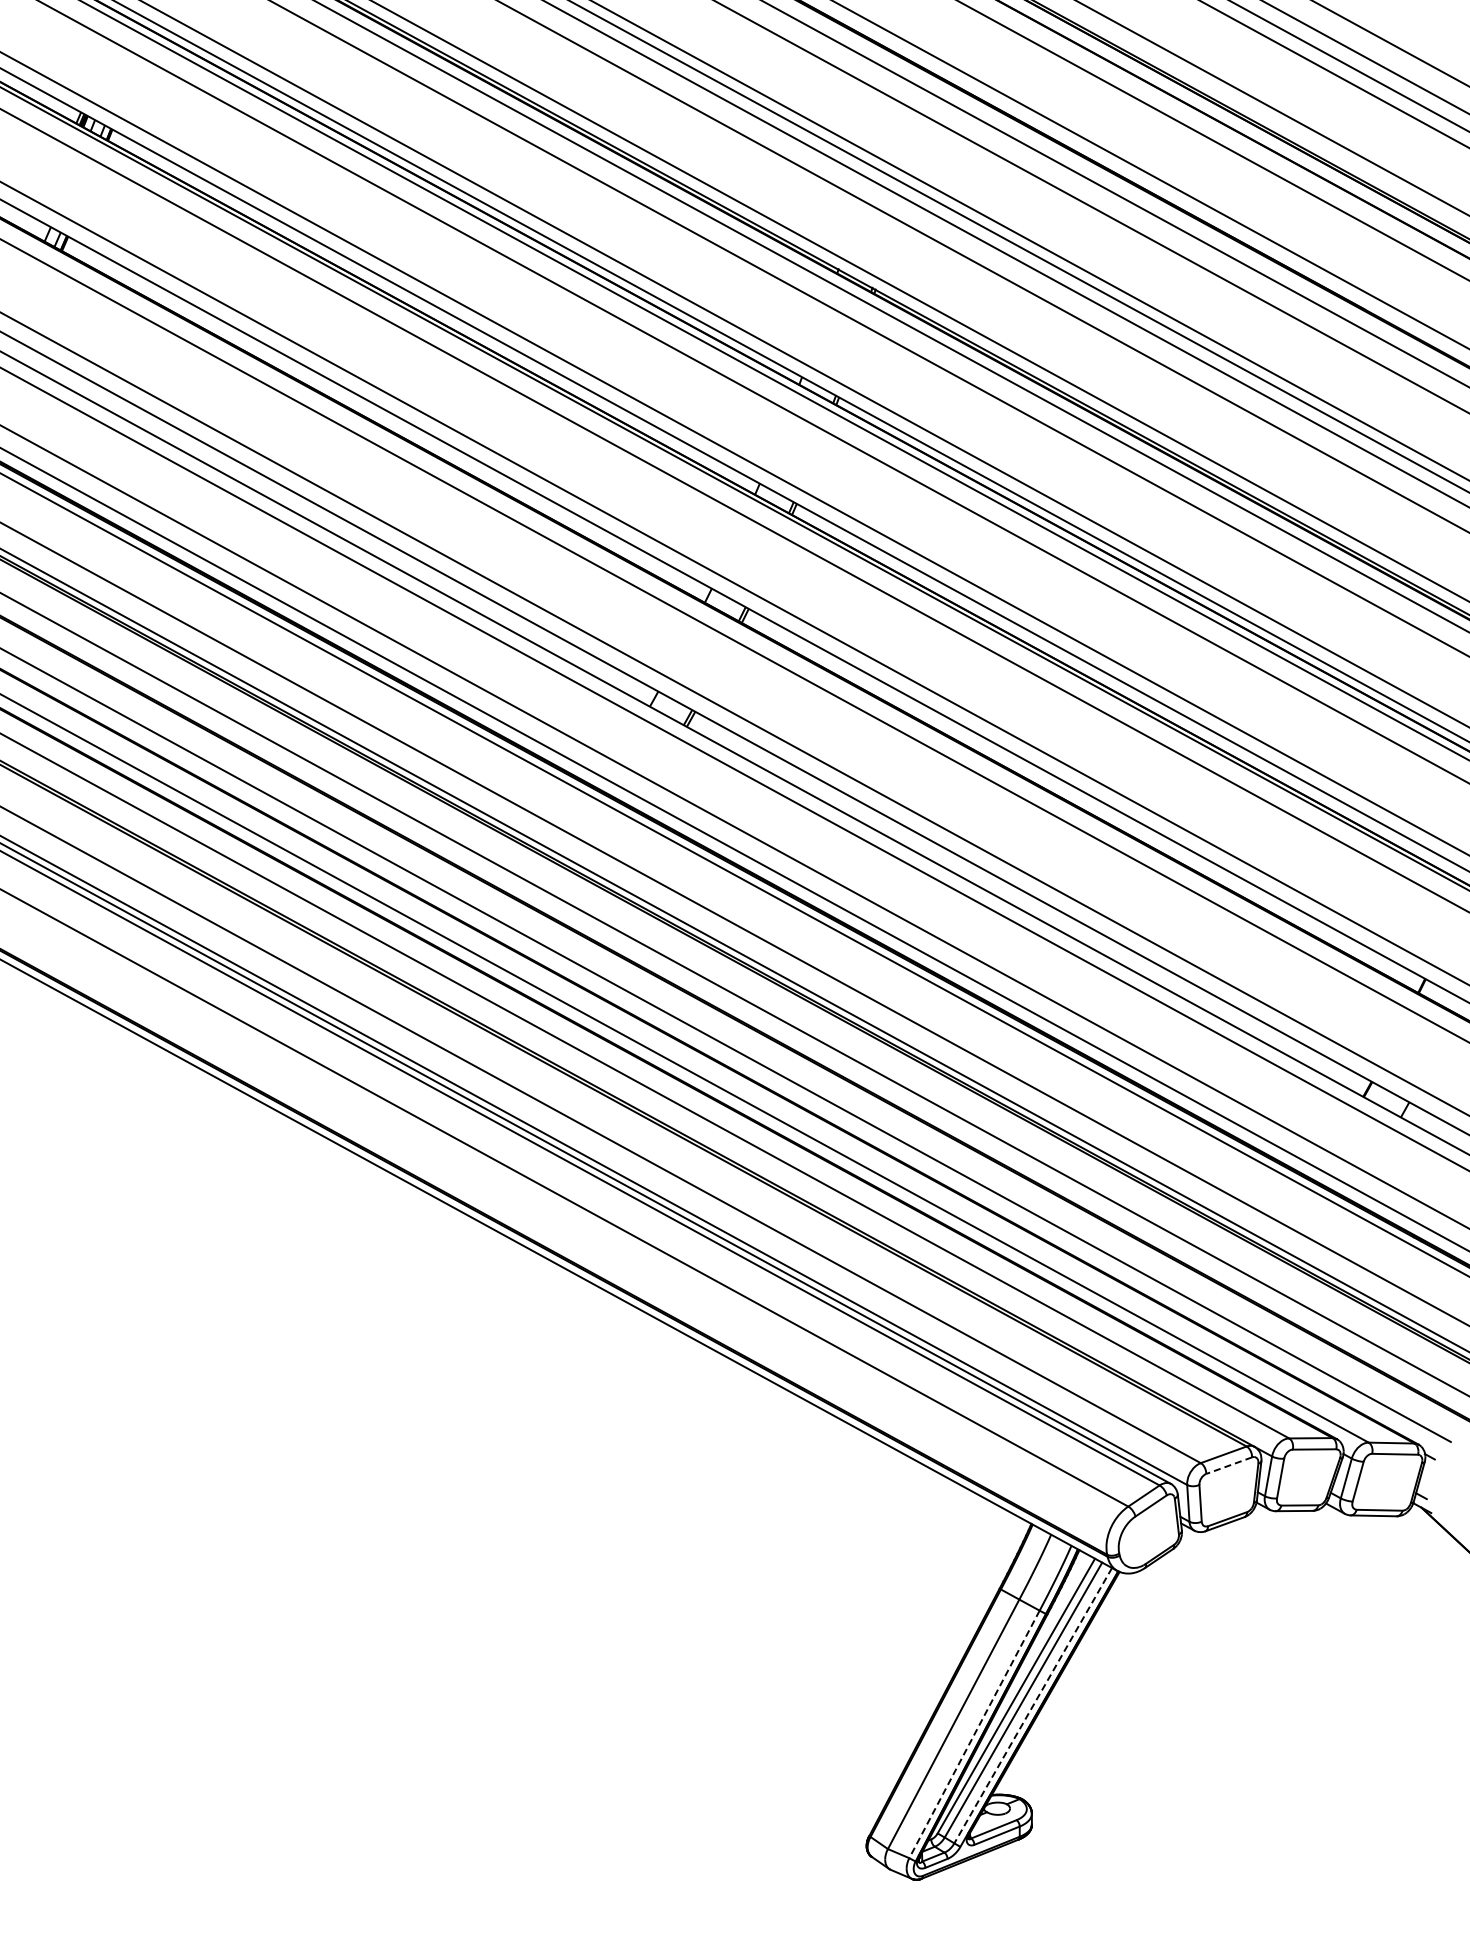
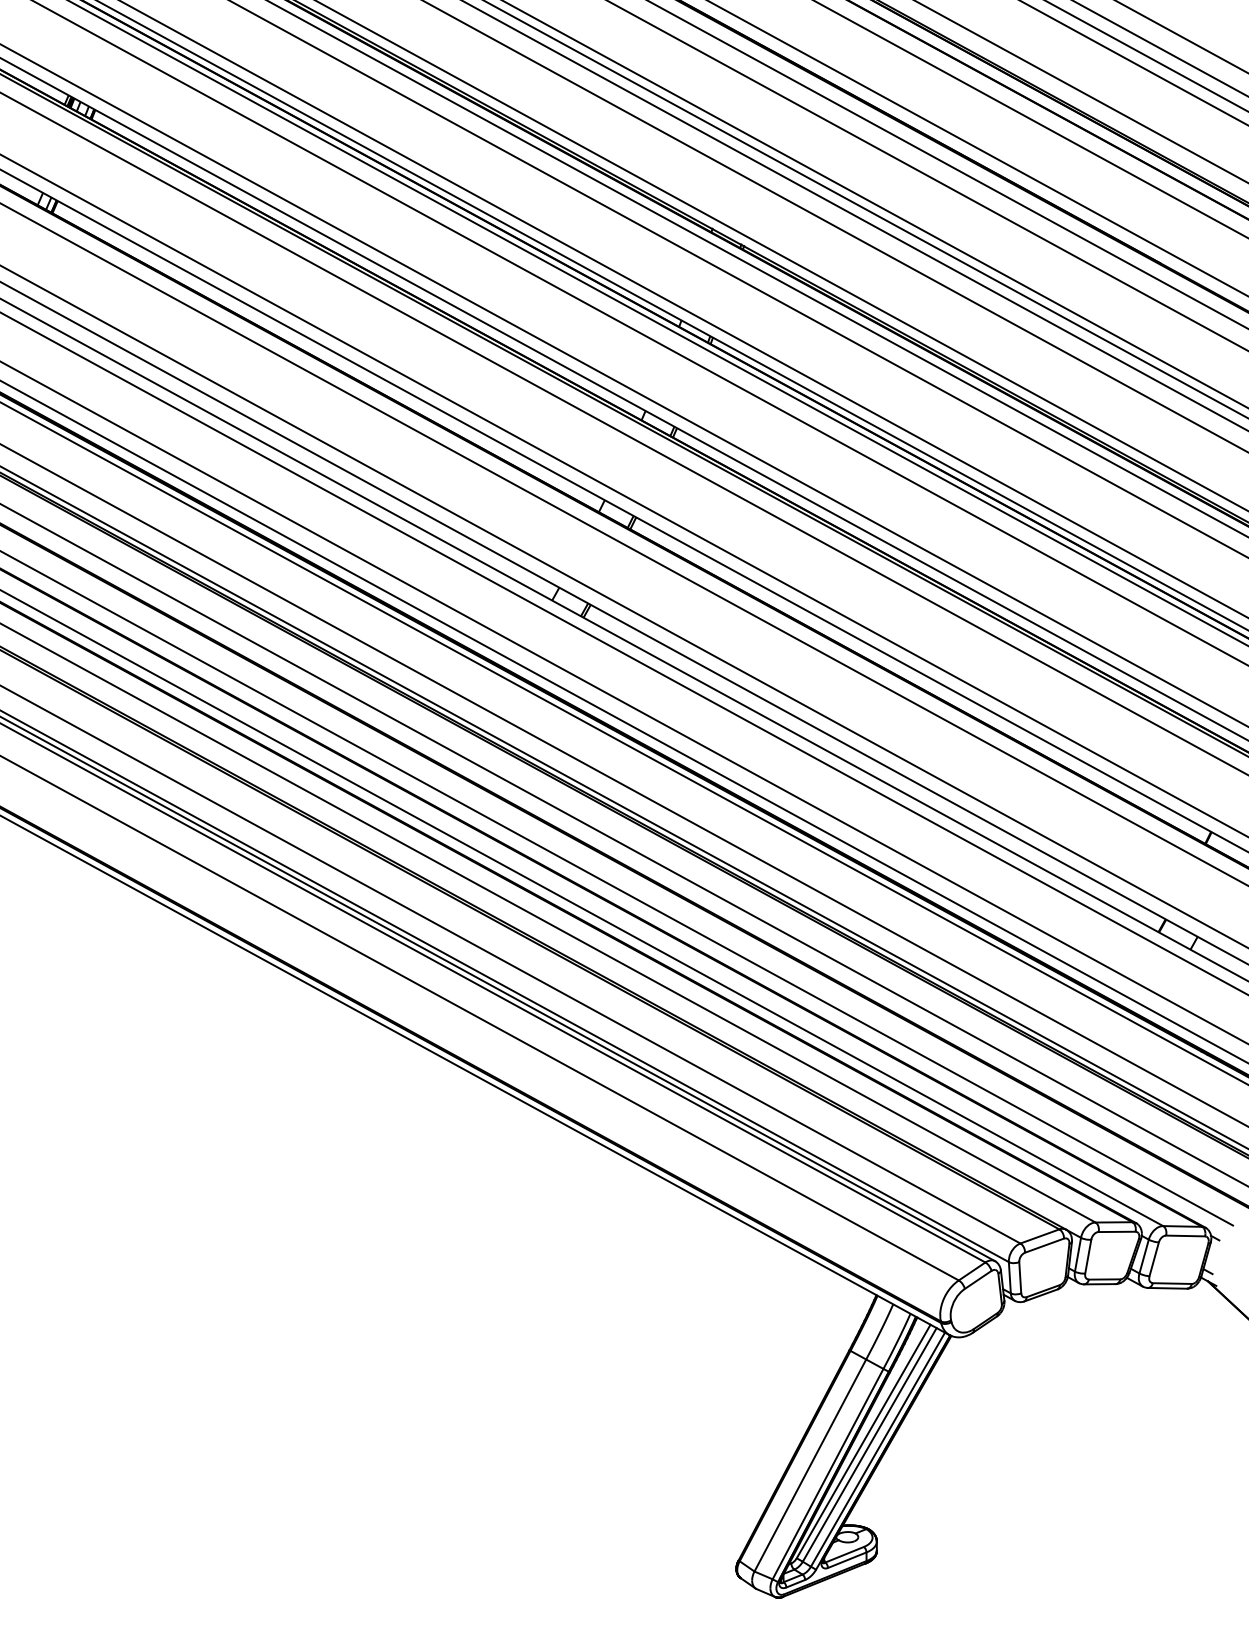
line: (1228, 1465) -> (1043, 1245), dashed -> solid
line: (1033, 1705) -> (878, 1449), dashed -> solid
line: (974, 1734) -> (828, 1474), dashed -> solid

